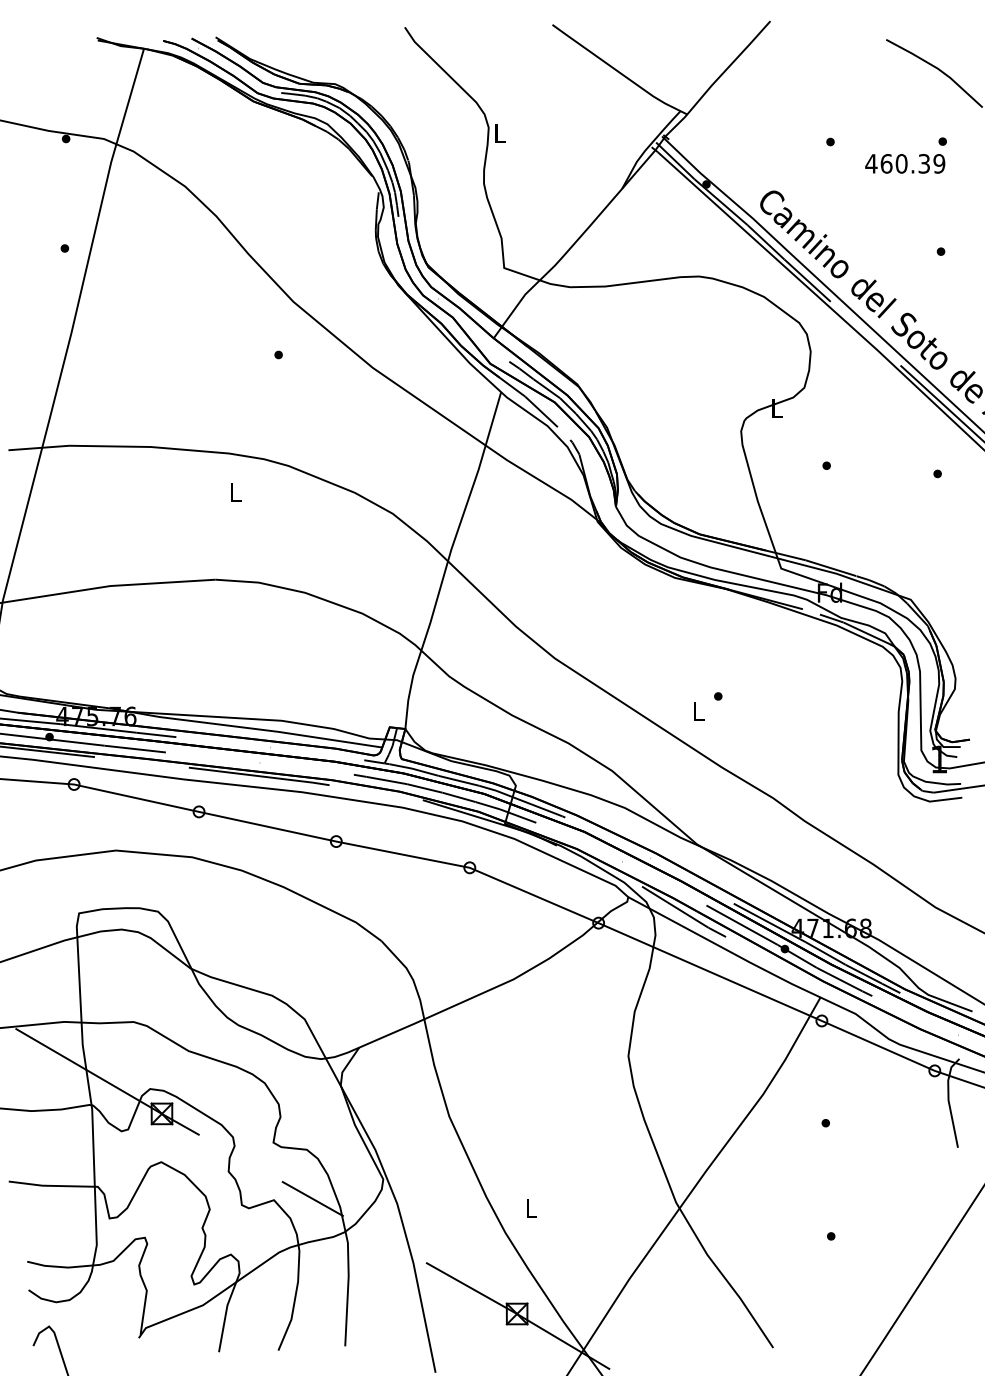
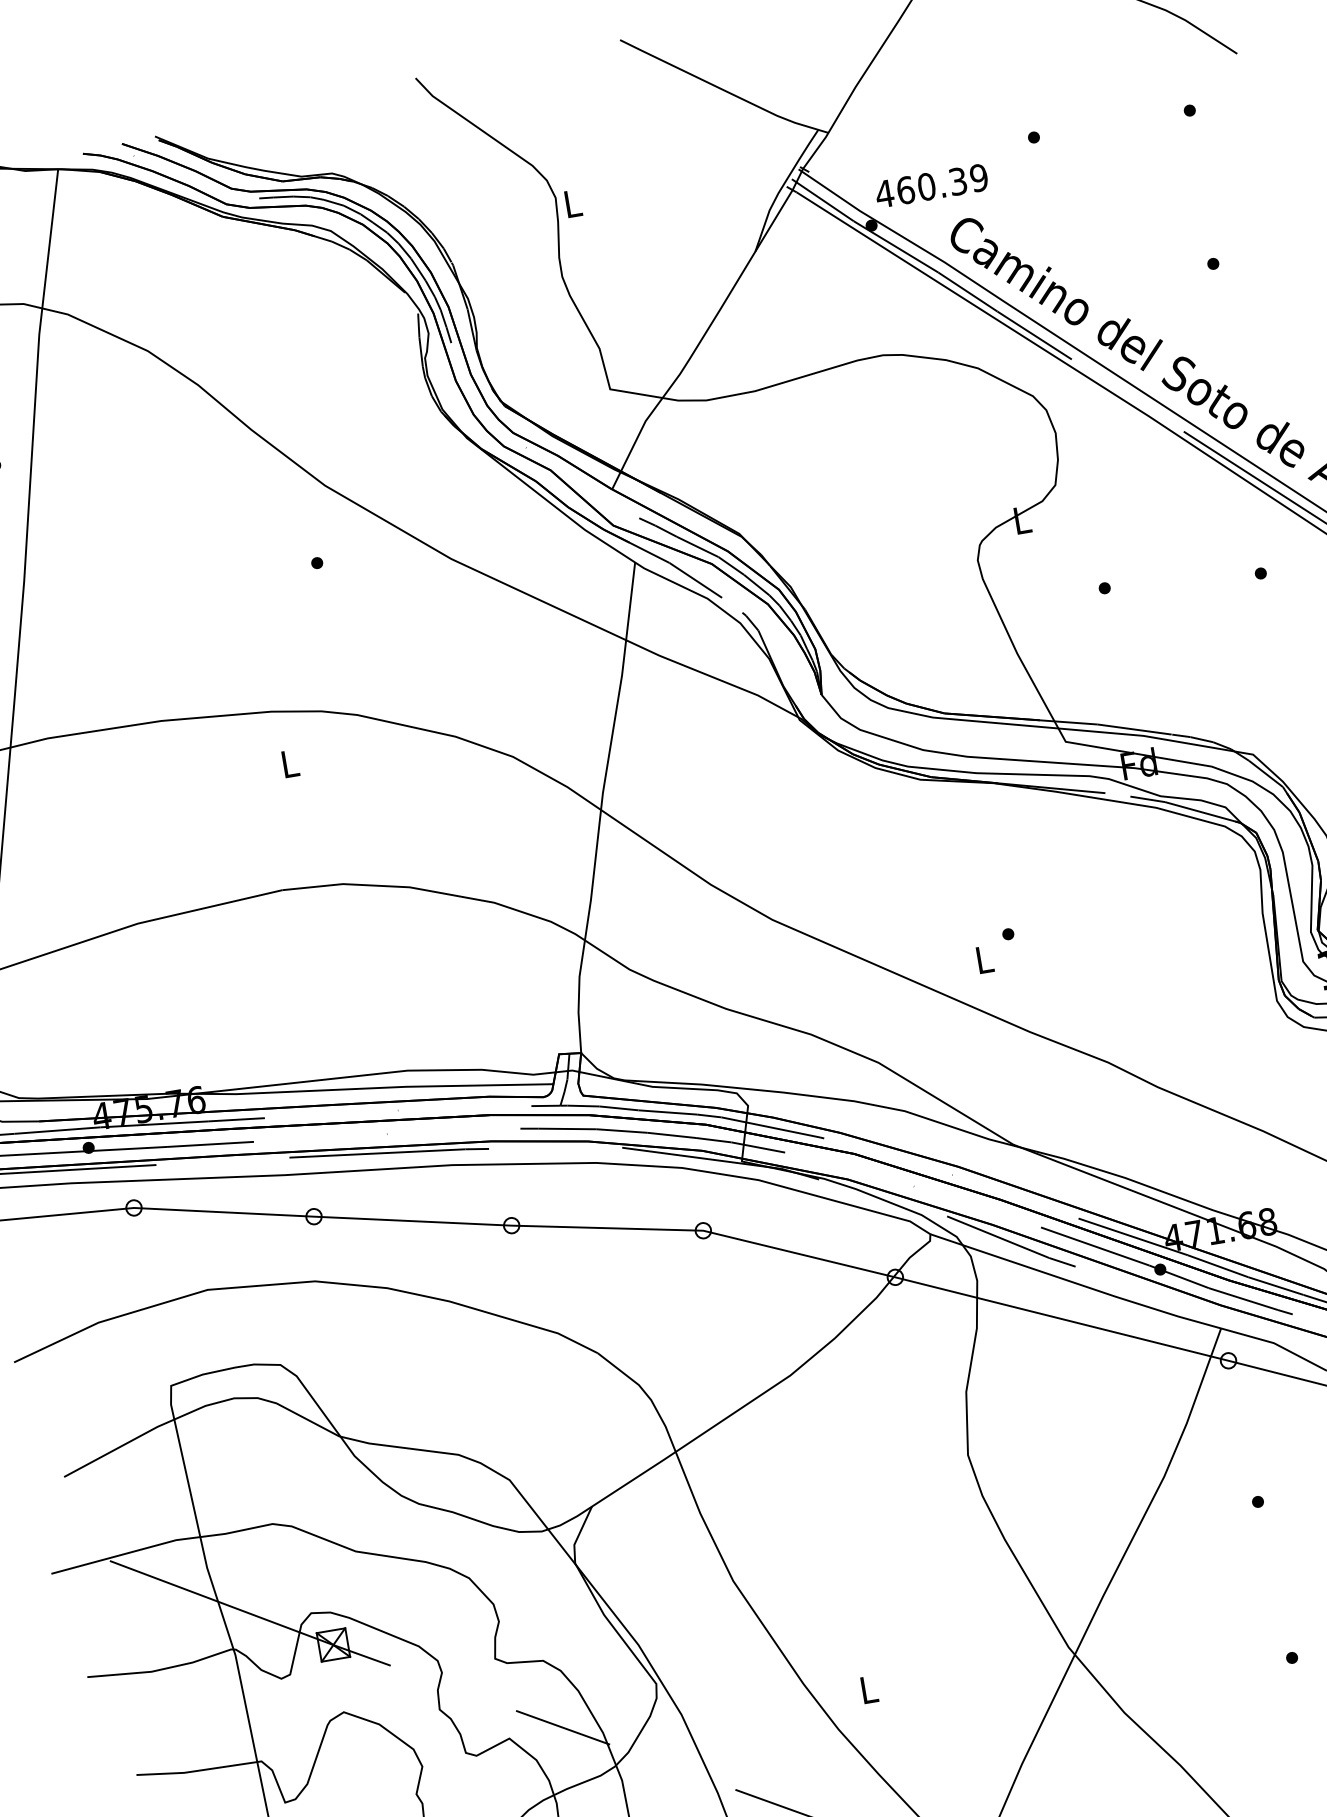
text: (905, 163) -> (931, 185), moved

